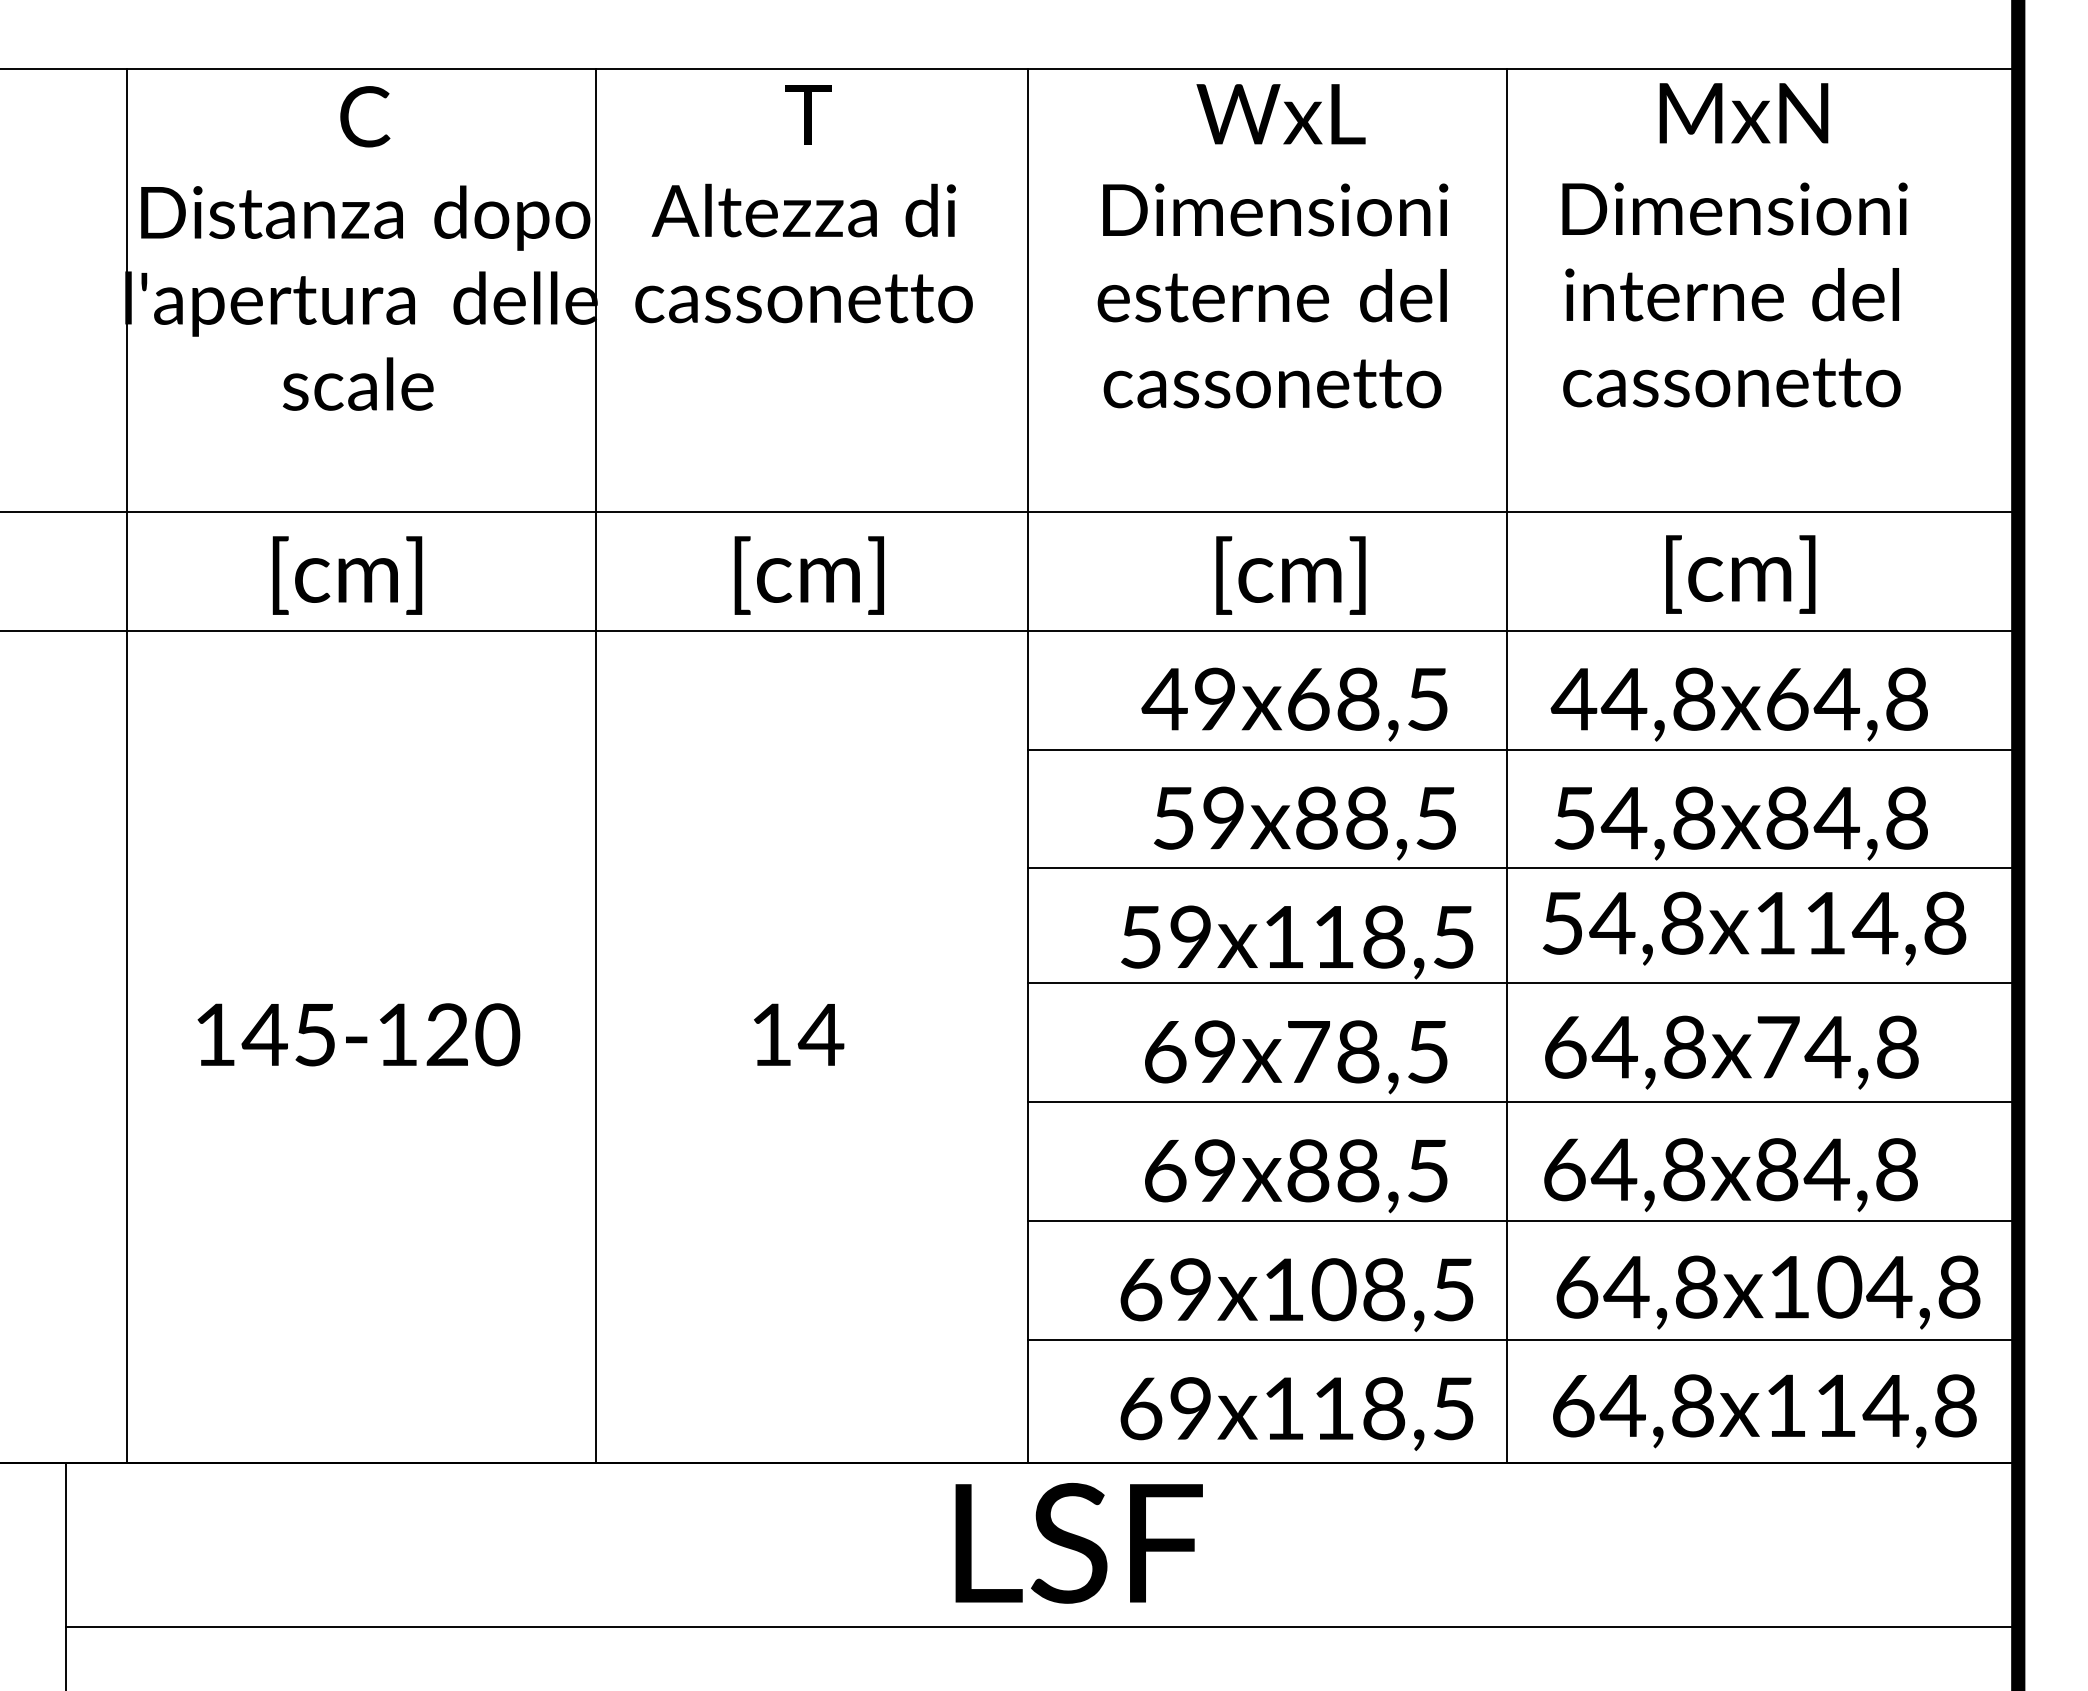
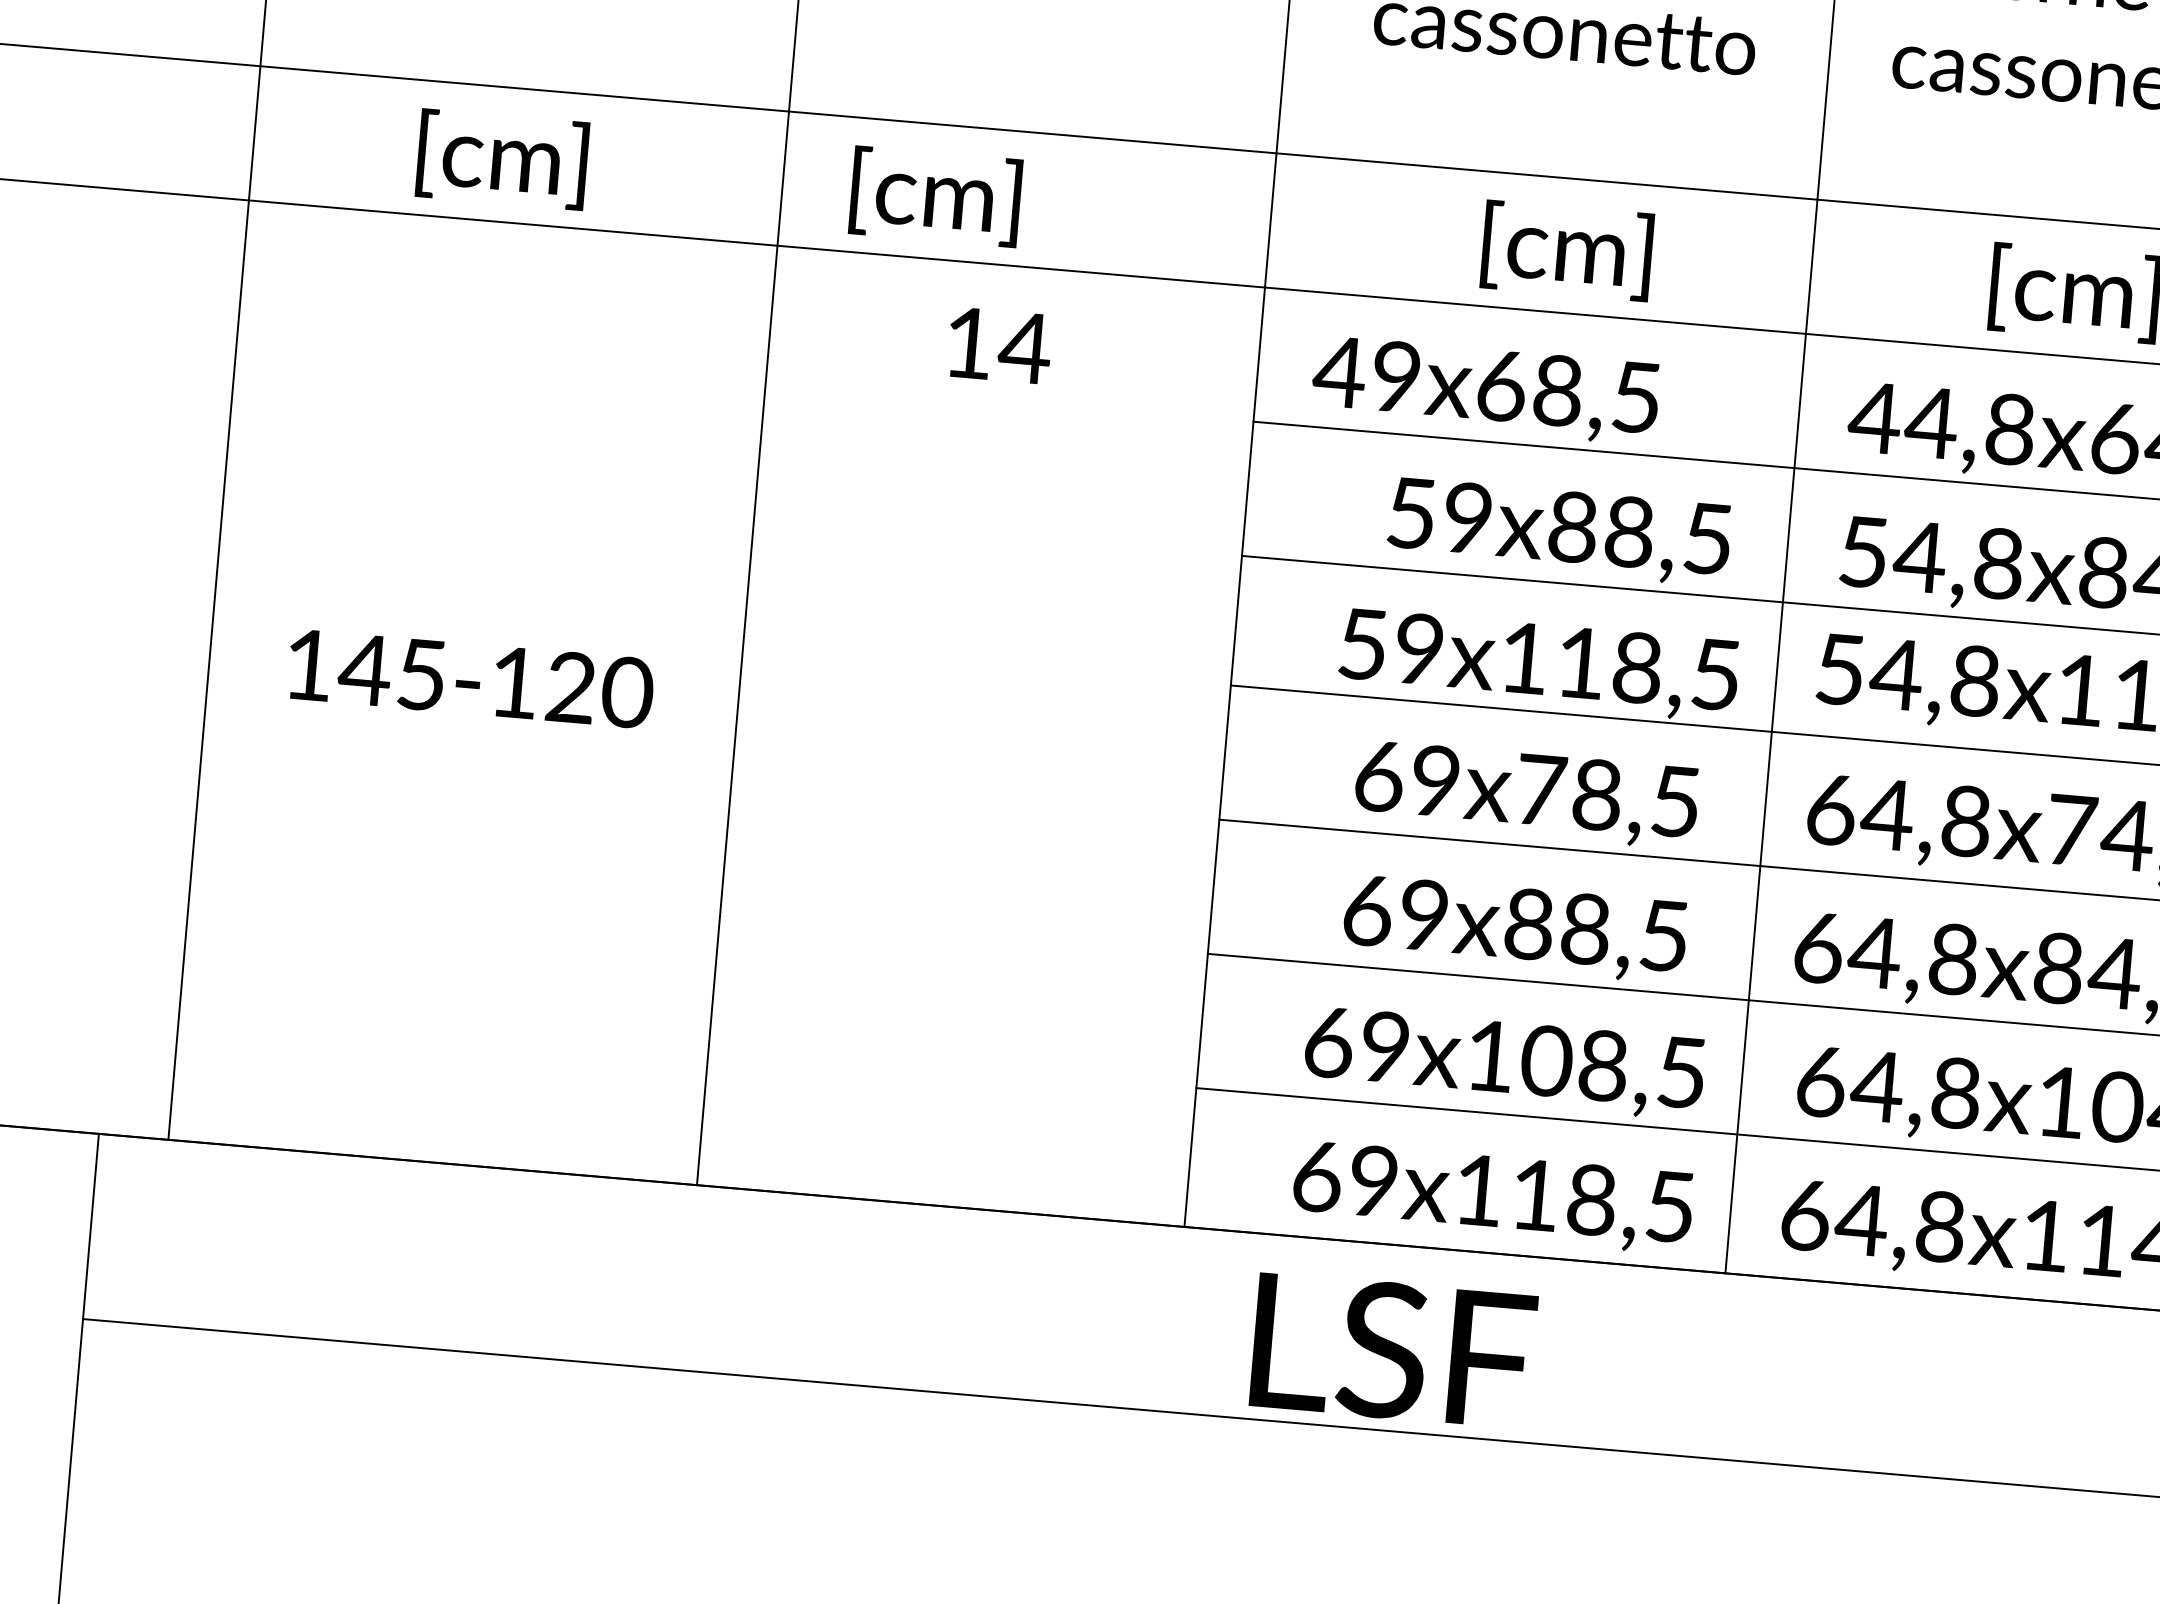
text: (808, 575) -> (934, 196), moved
text: (1294, 704) -> (1485, 390), moved
text: (799, 1034) -> (1000, 345), moved
text: (1078, 1543) -> (1392, 1351), moved

